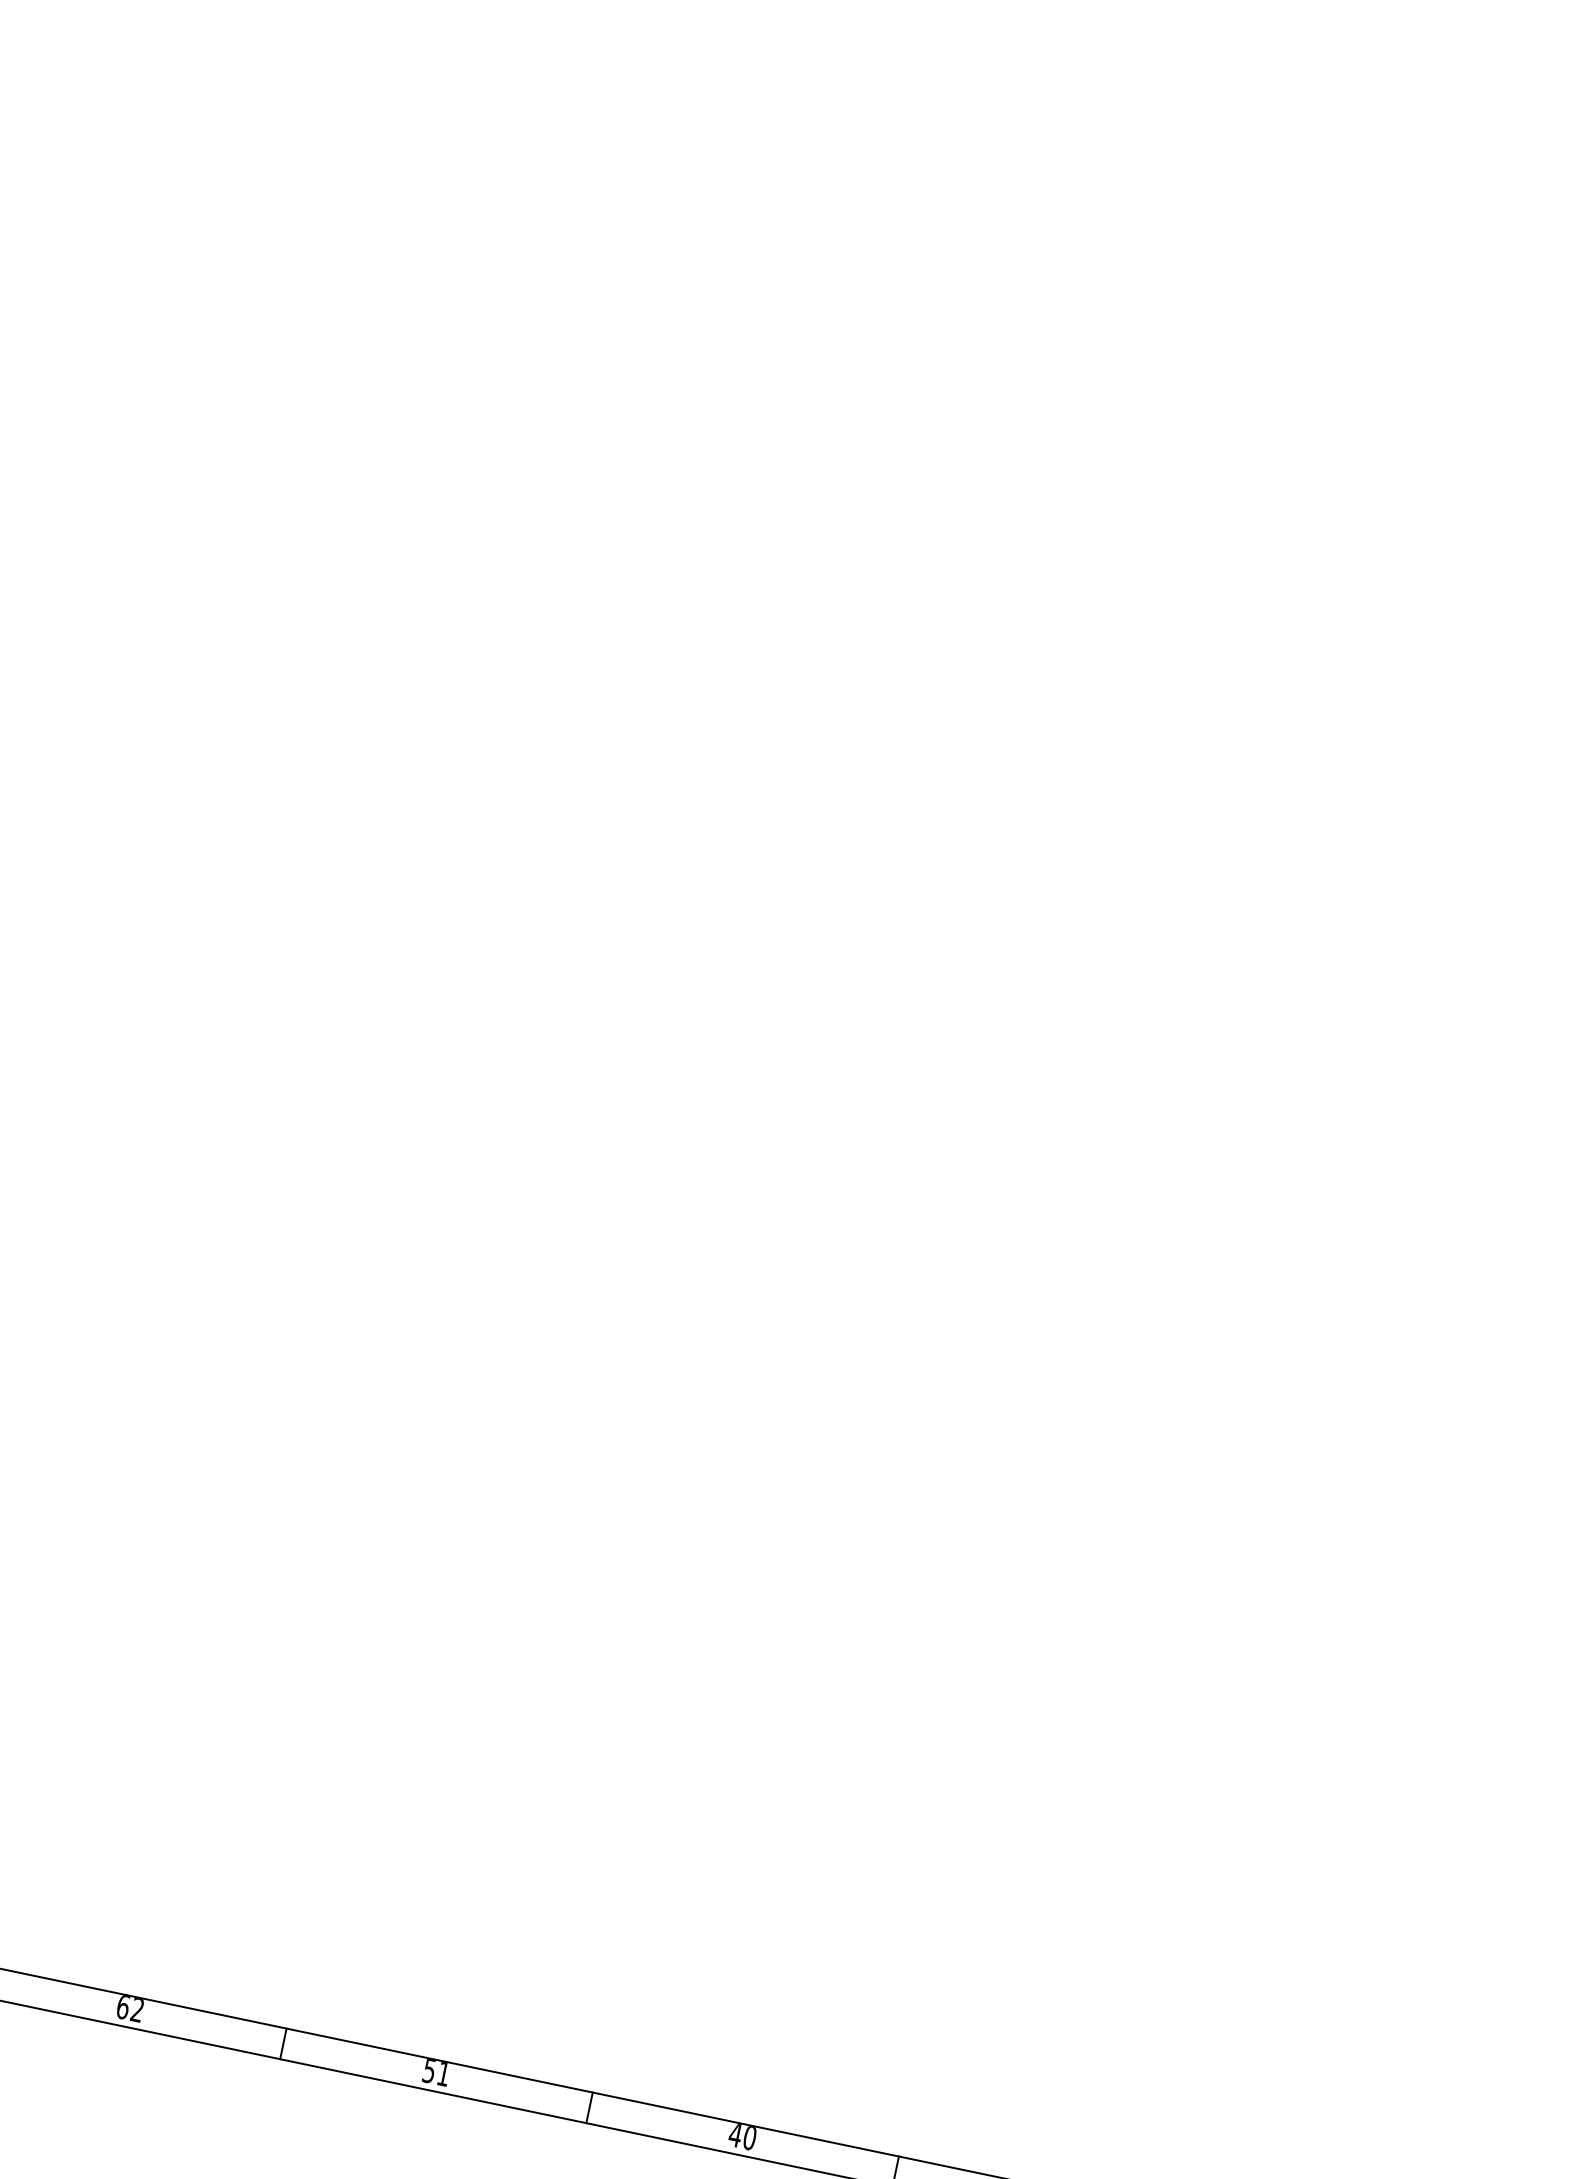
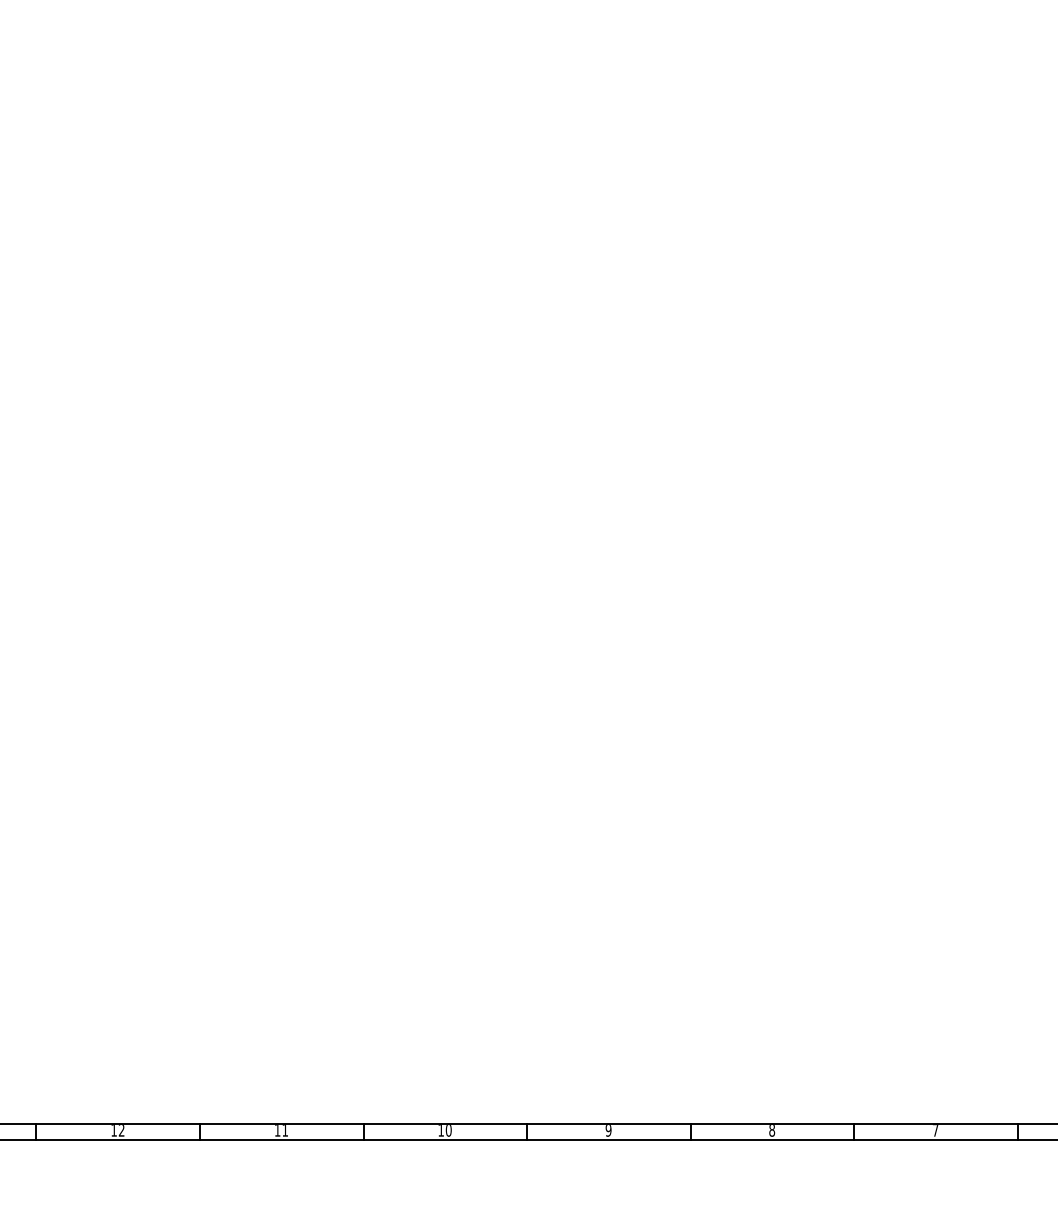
text: (123, 2007) -> (114, 1130), 62 -> 12
text: (429, 2071) -> (277, 1130), 51 -> 11
text: (736, 2135) -> (441, 1130), 40 -> 10

